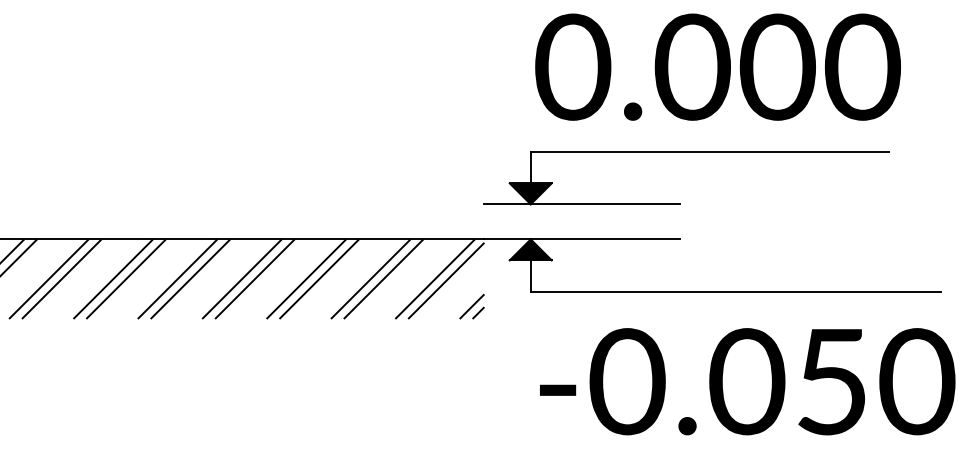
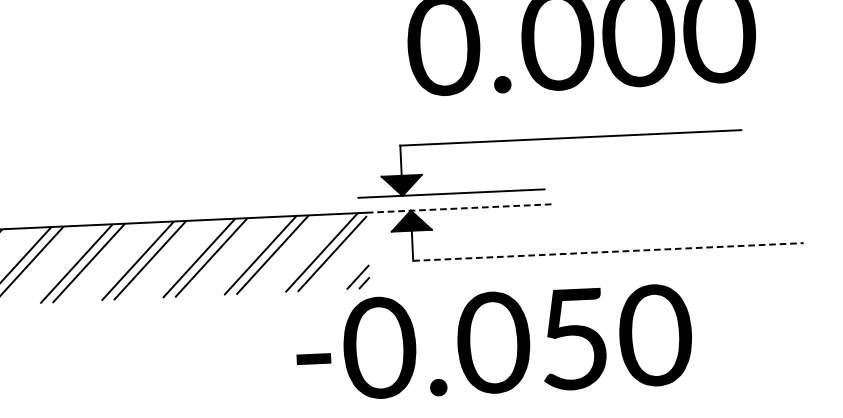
part: (680, 203) -> (545, 188), moved
line: (582, 239) -> (460, 208), solid -> dashed
line: (736, 292) -> (609, 252), solid -> dashed
text: (747, 381) -> (493, 342), moved

